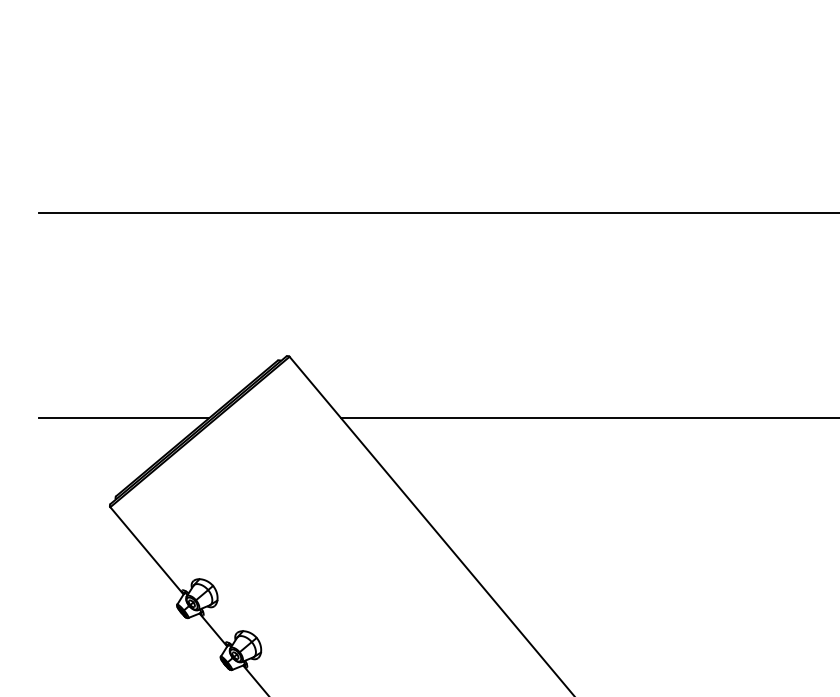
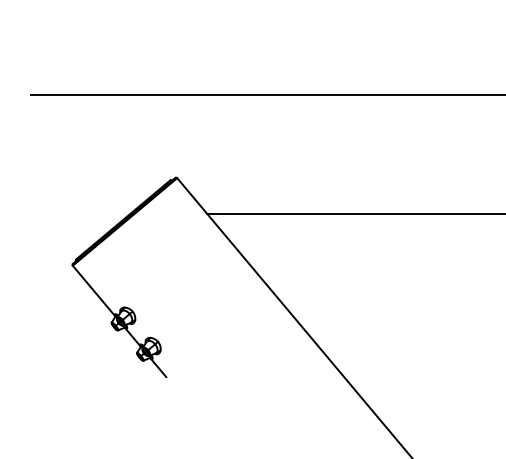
line: (123, 417) -> (80, 213), removed

